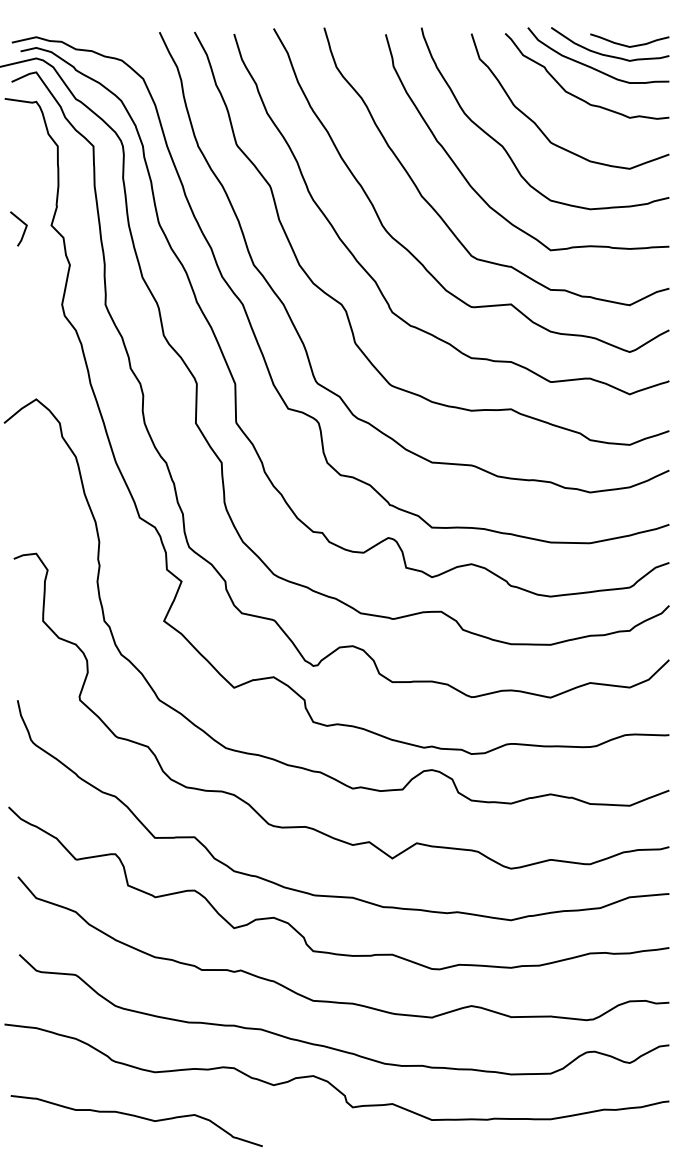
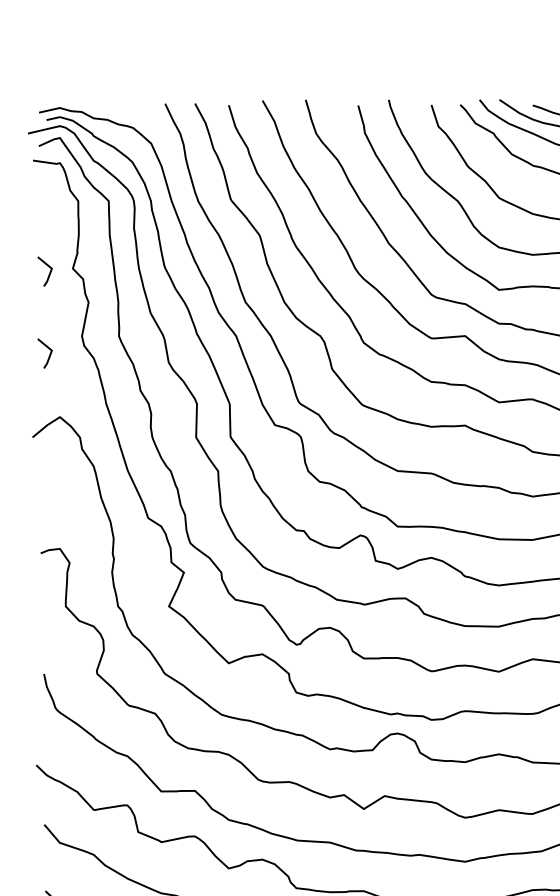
line: (23, 327) -> (49, 355), added

